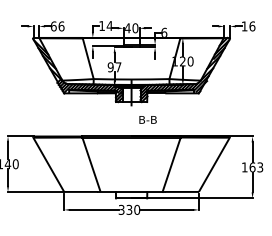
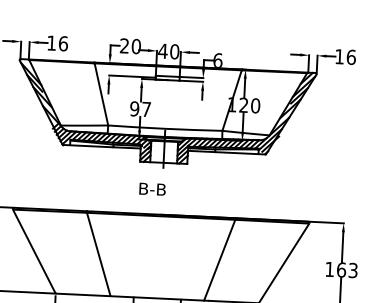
text: (53, 26) -> (51, 43), 66 -> 16
text: (105, 26) -> (129, 46), 14 -> 20
text: (147, 119) -> (151, 188), moved

